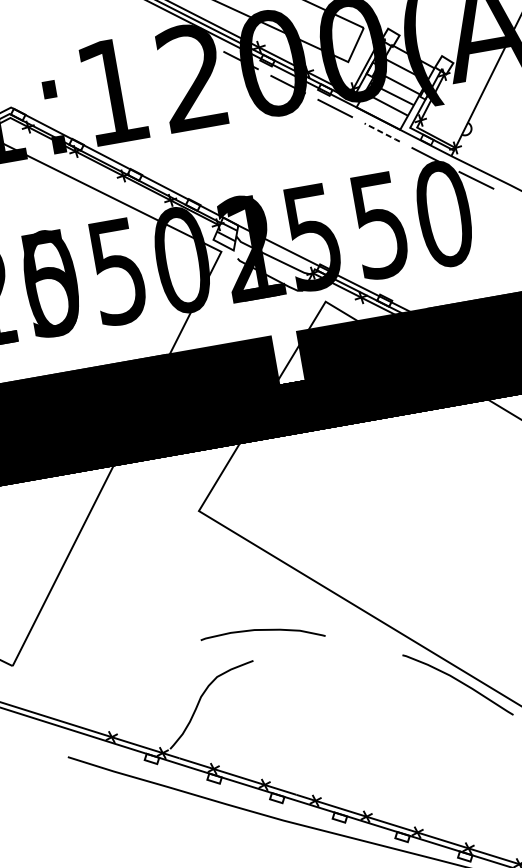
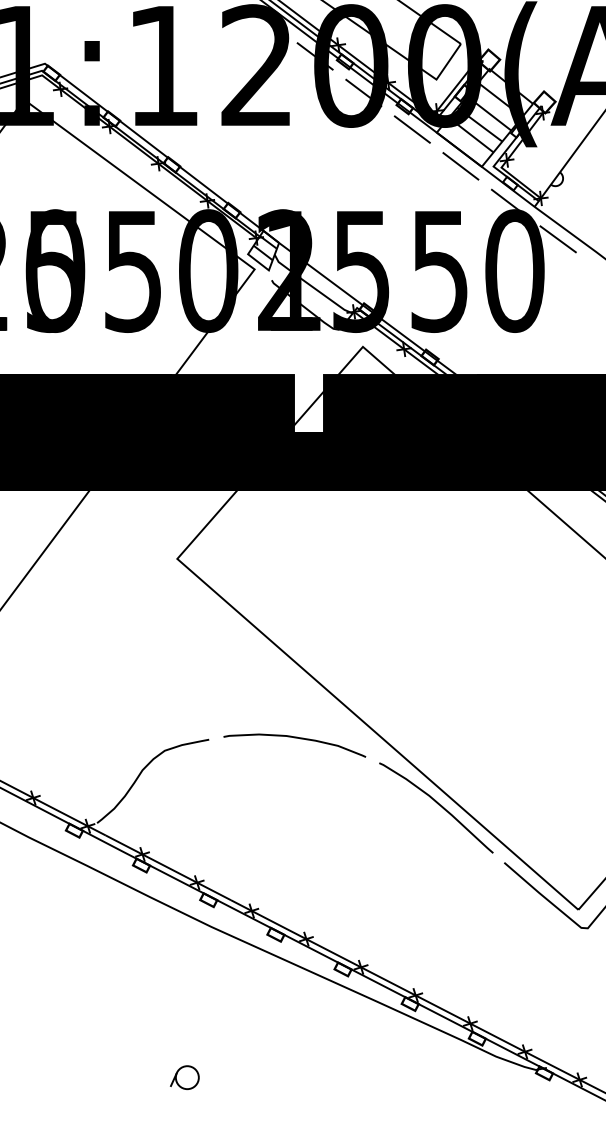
line: (381, 132) -> (460, 166), dashed -> solid
curve: (261, 630) -> (294, 738), moved

